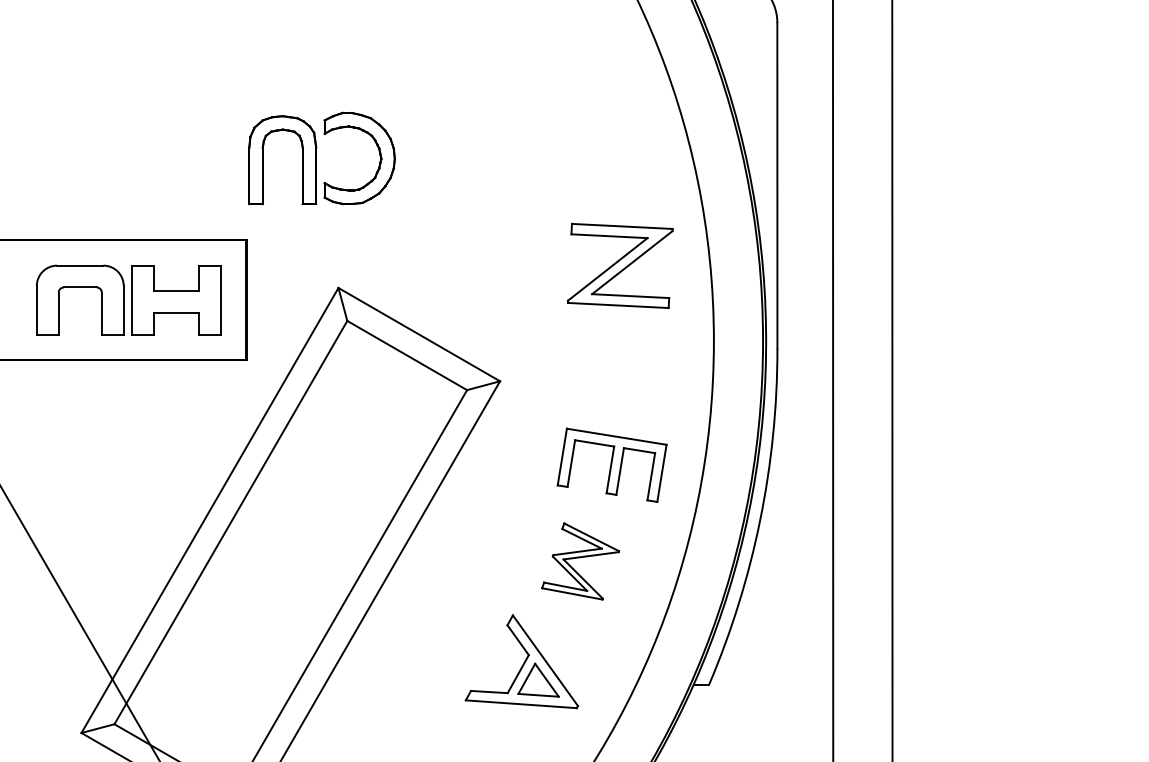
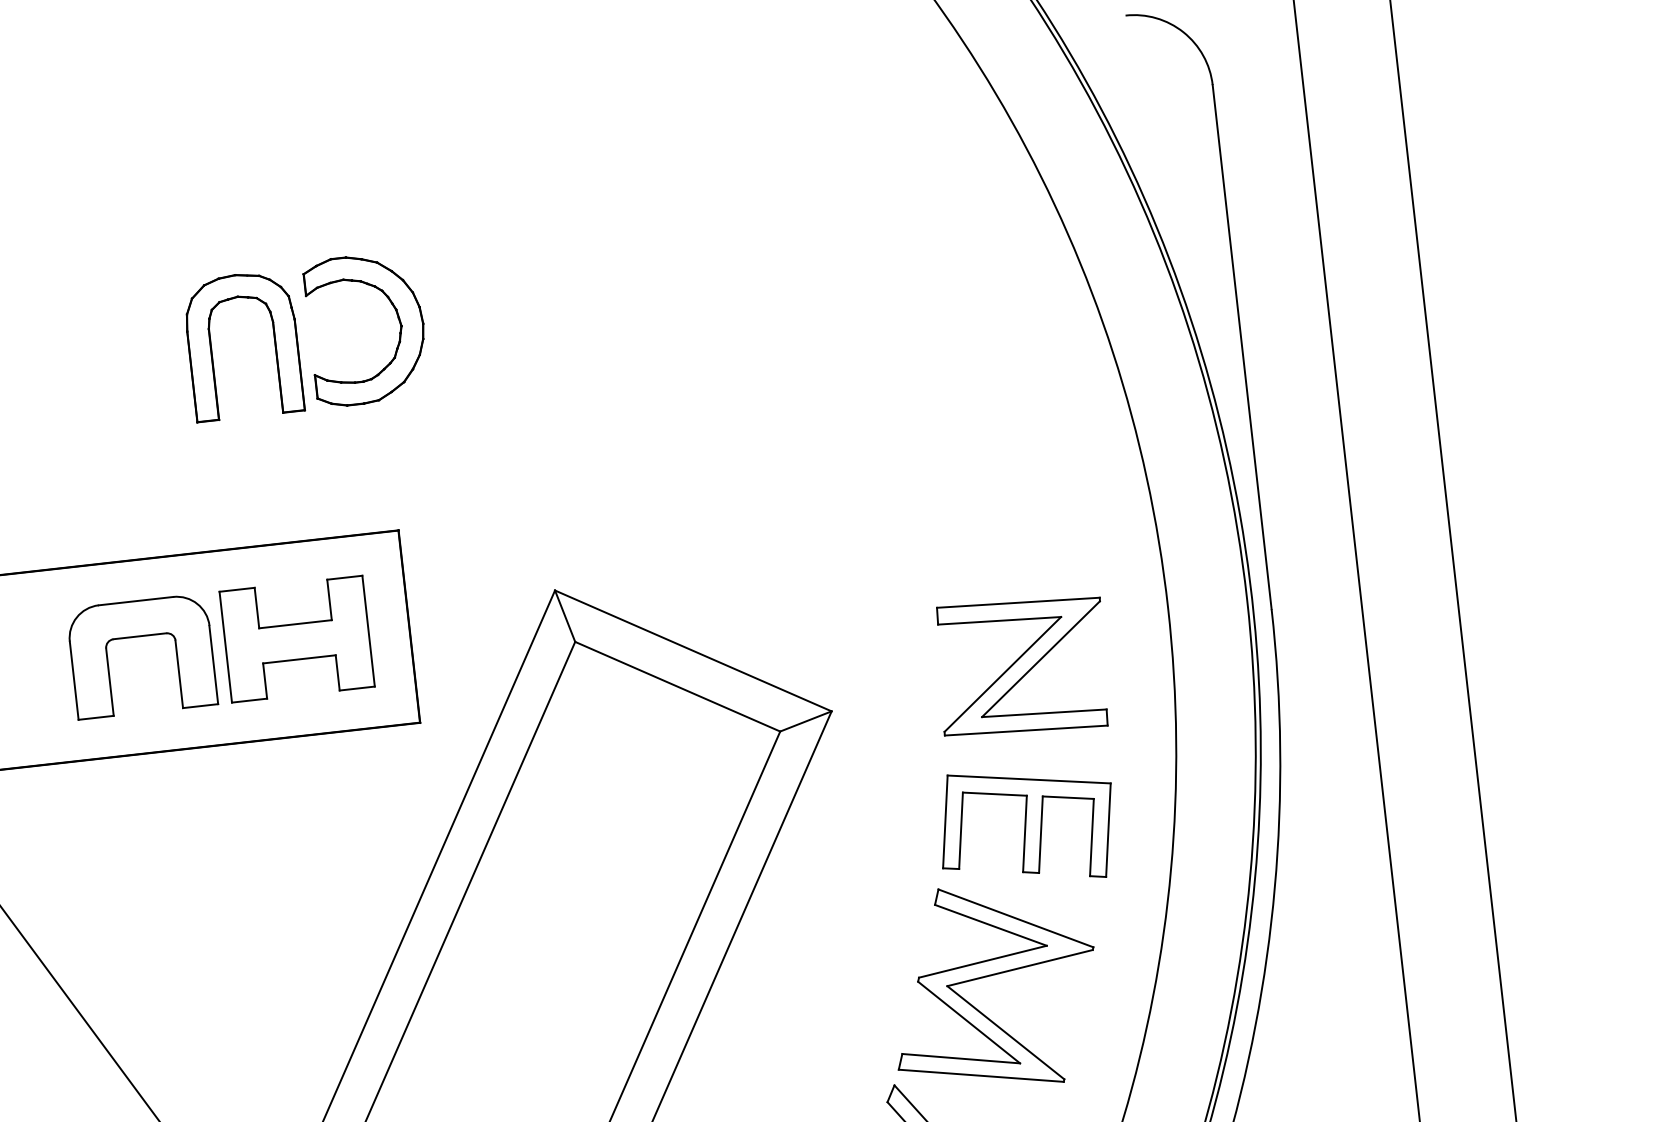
part: (321, 158) -> (305, 336), moved
part: (620, 265) -> (1022, 665), moved
part: (580, 561) -> (993, 986), size x1.67

